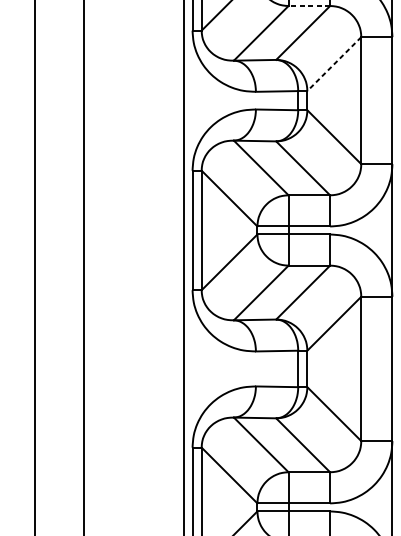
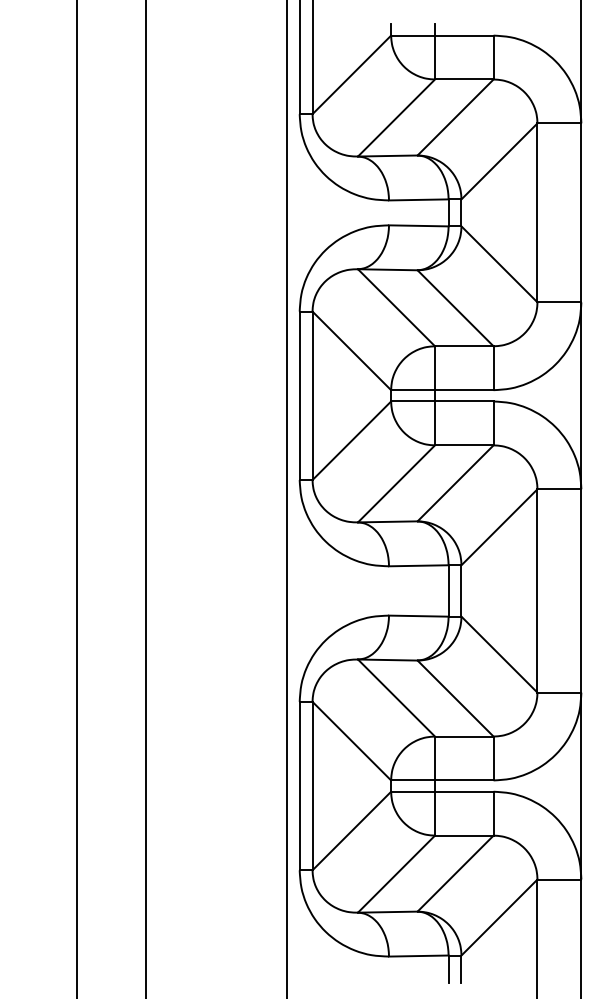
line: (308, 6) -> (463, 79), dashed -> solid
line: (334, 64) -> (499, 161), dashed -> solid

